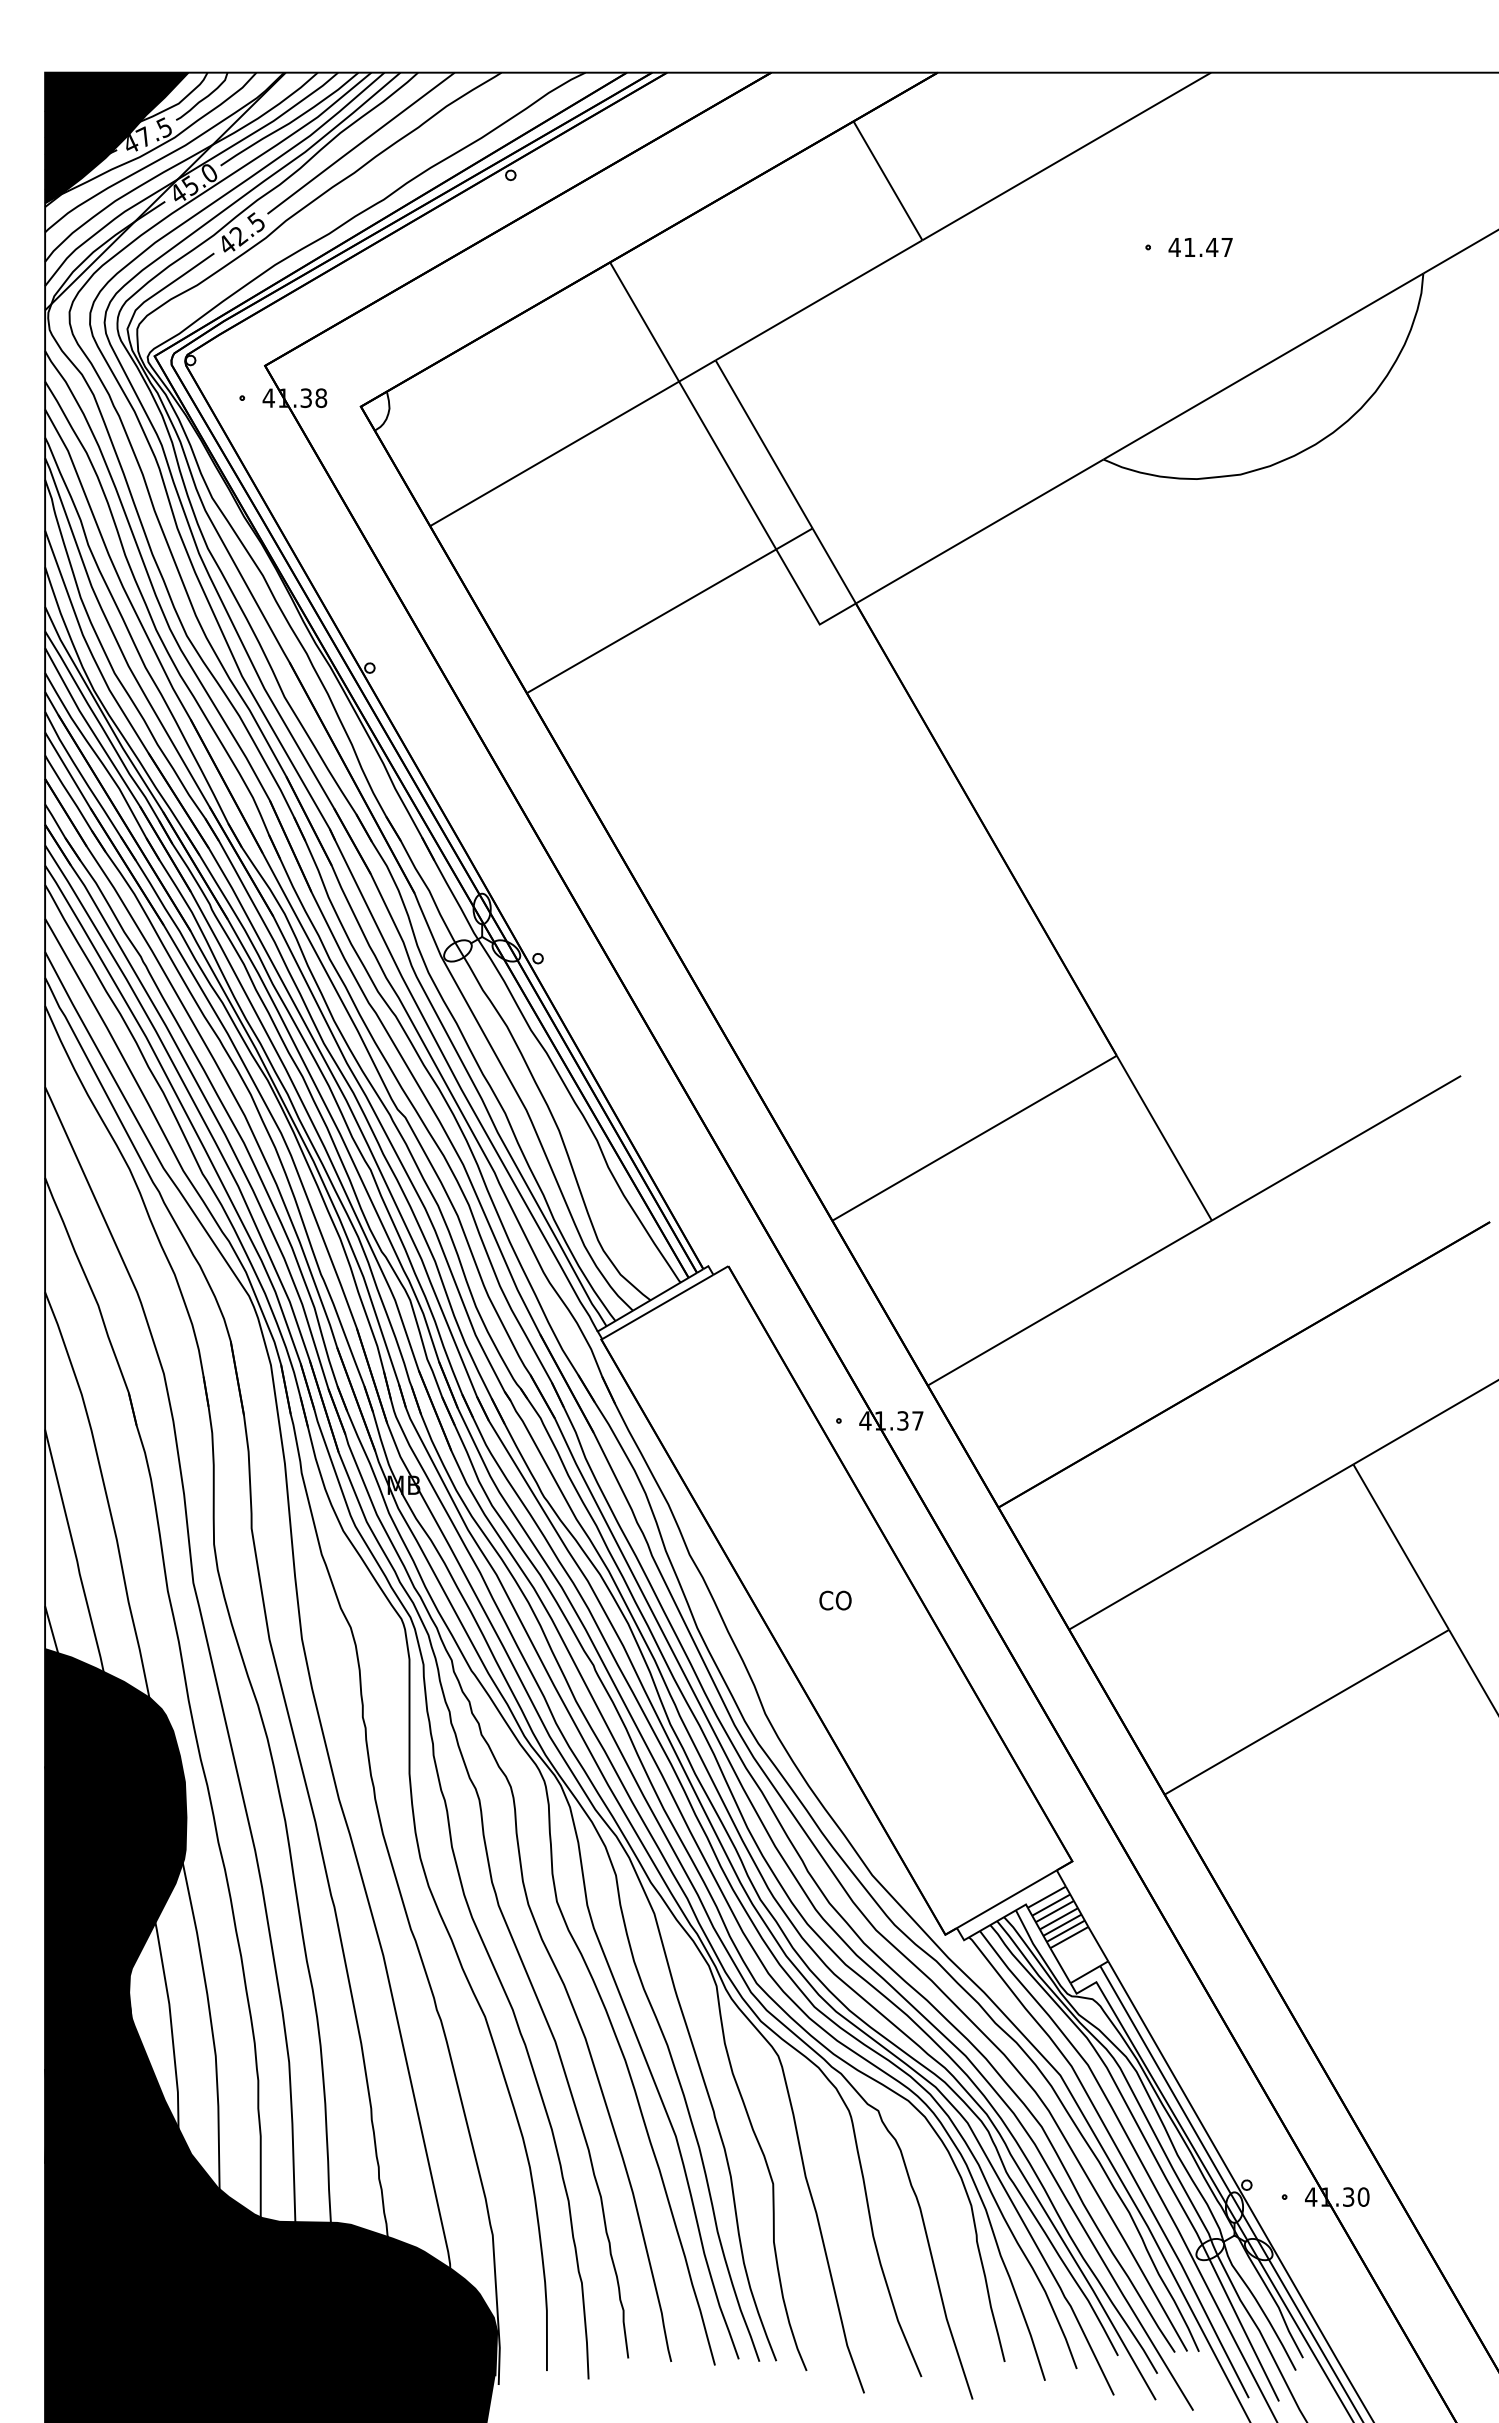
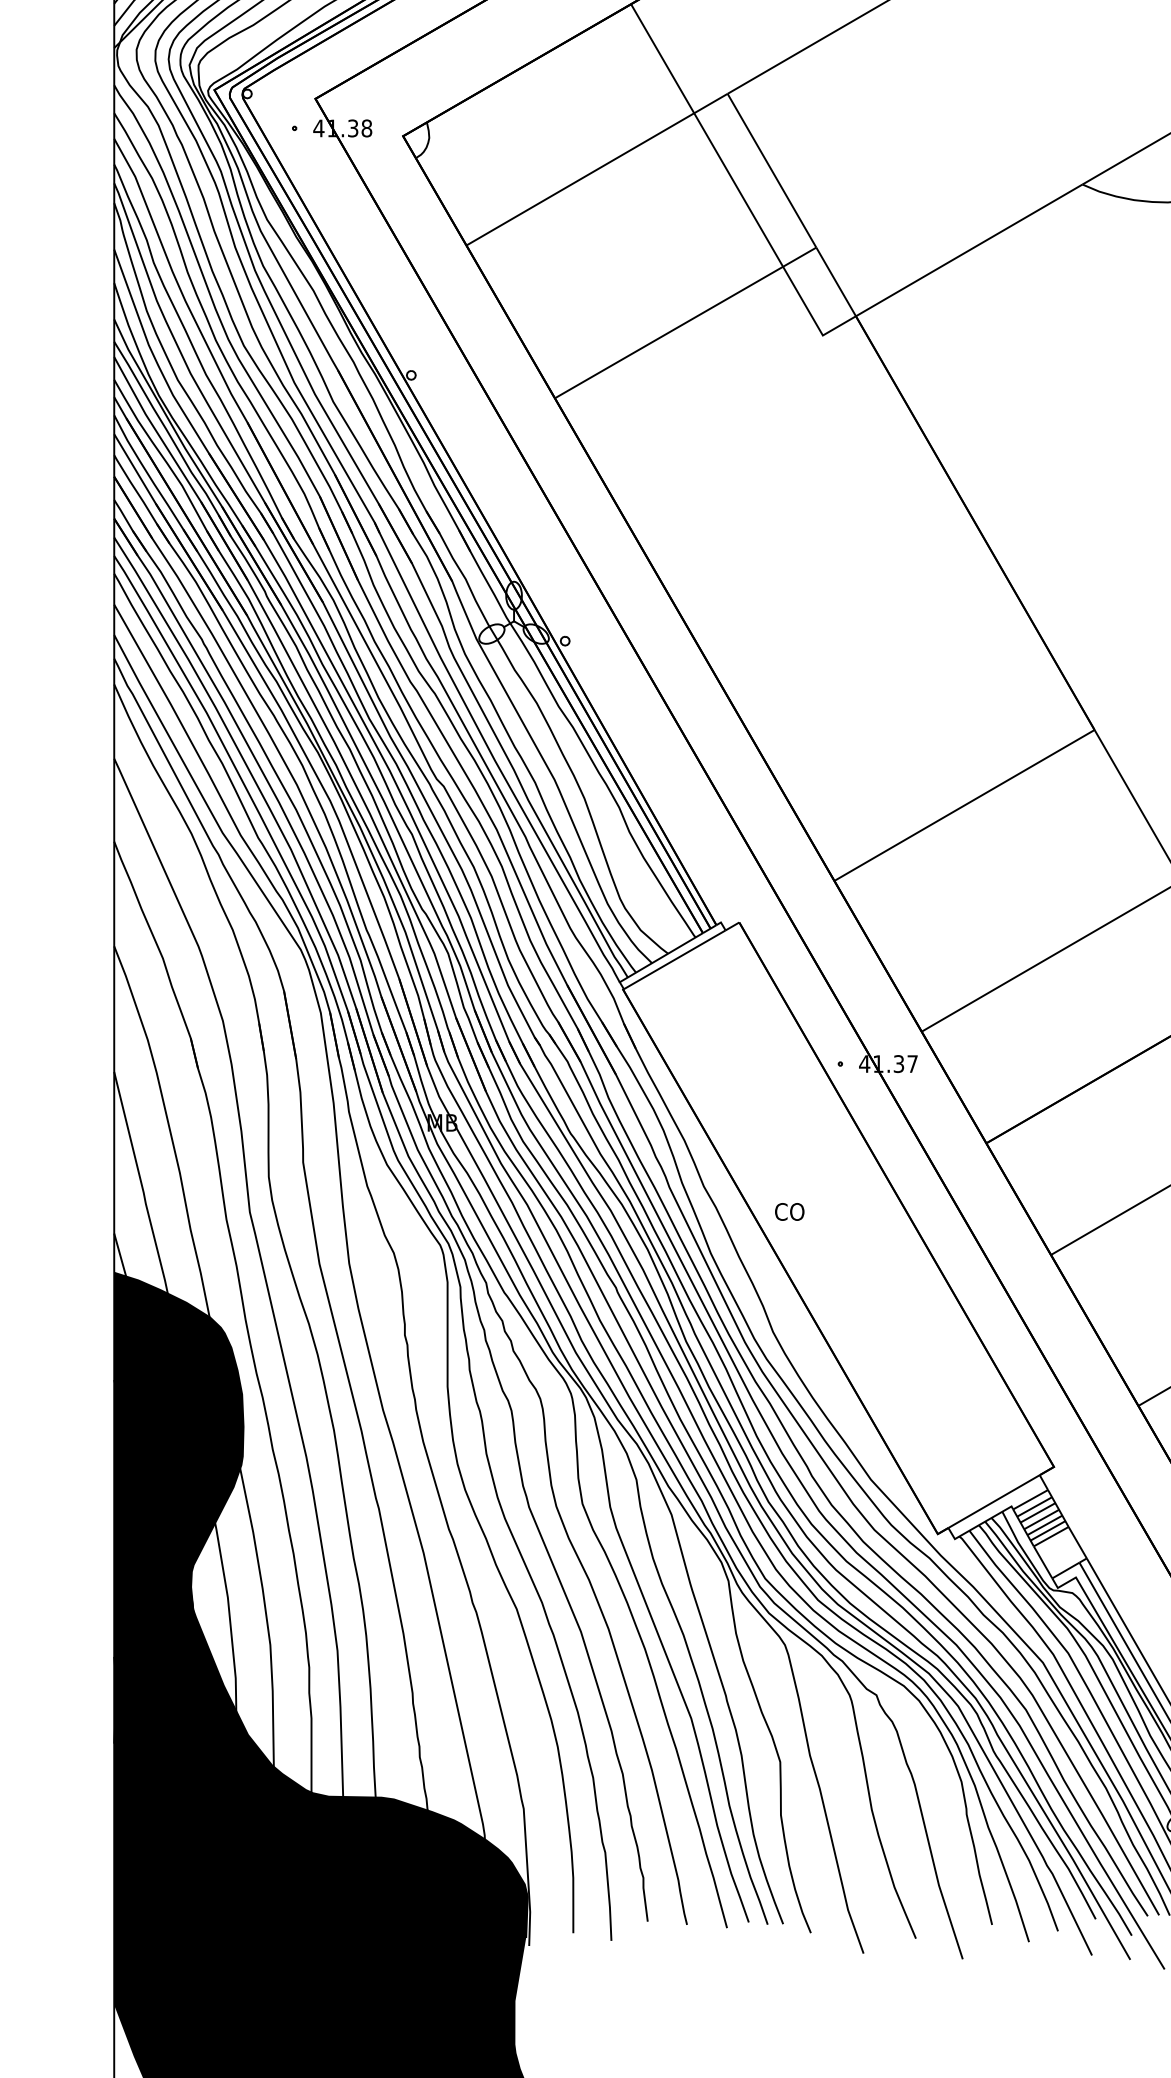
text: (835, 1600) -> (789, 1211), moved

